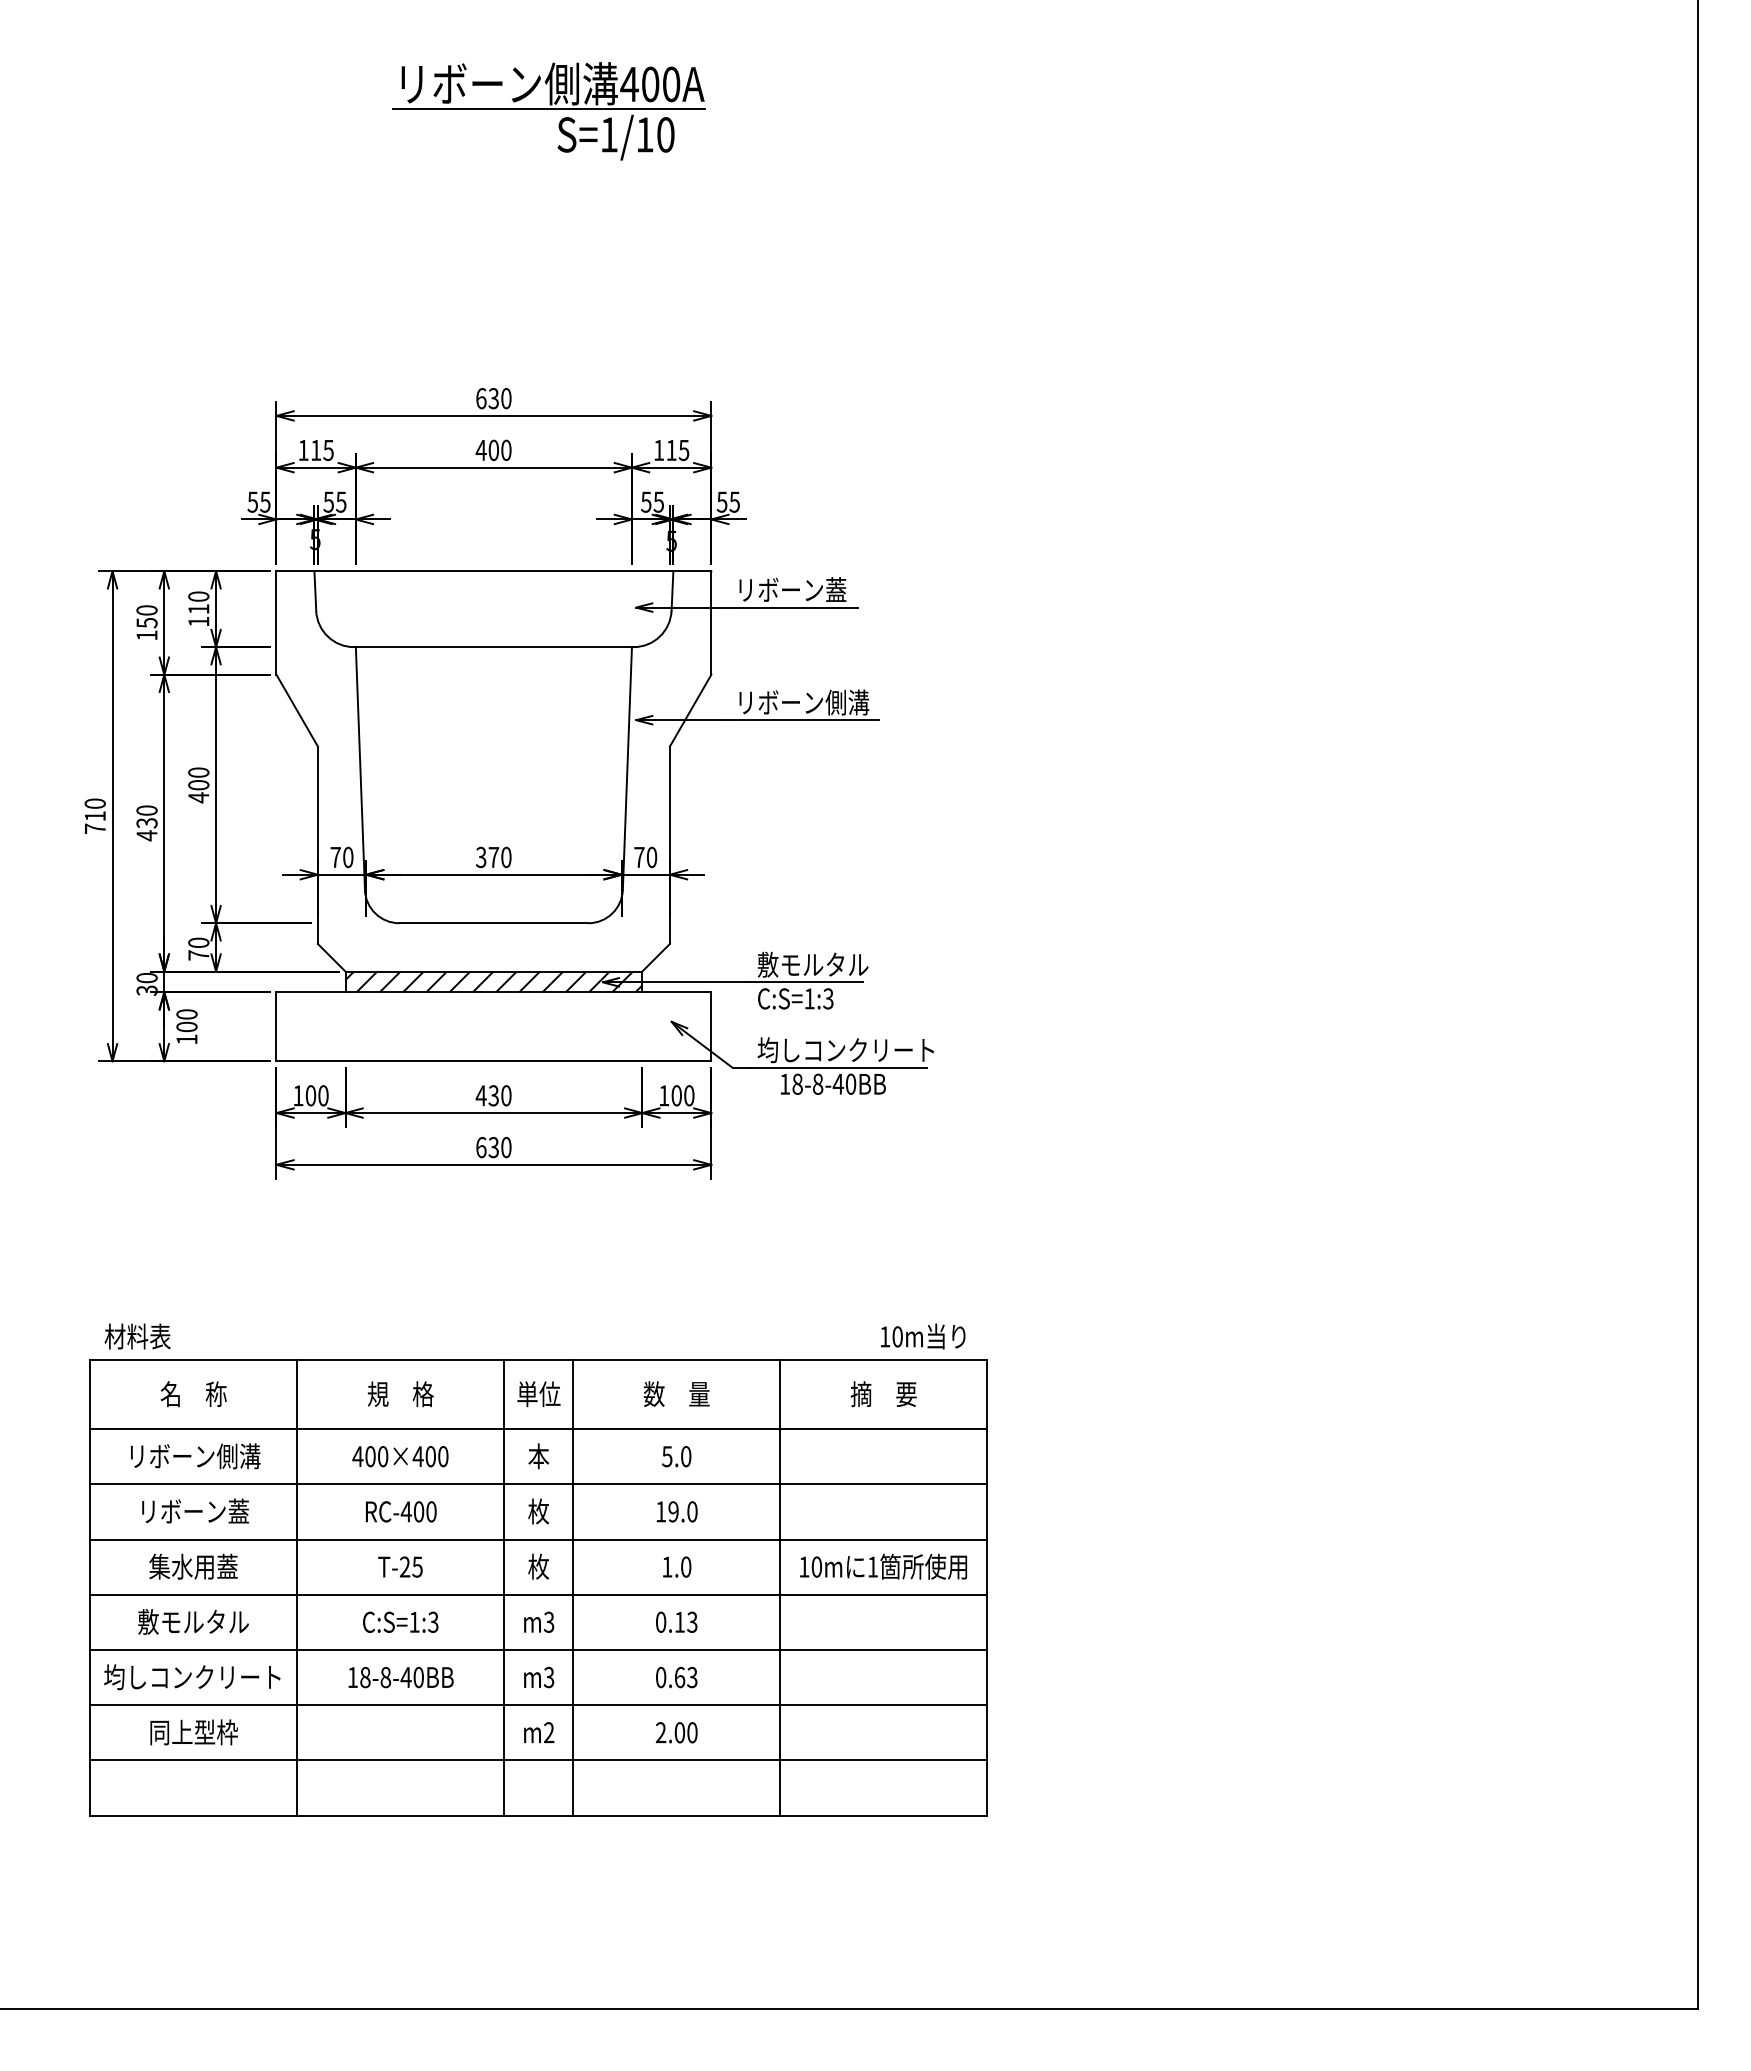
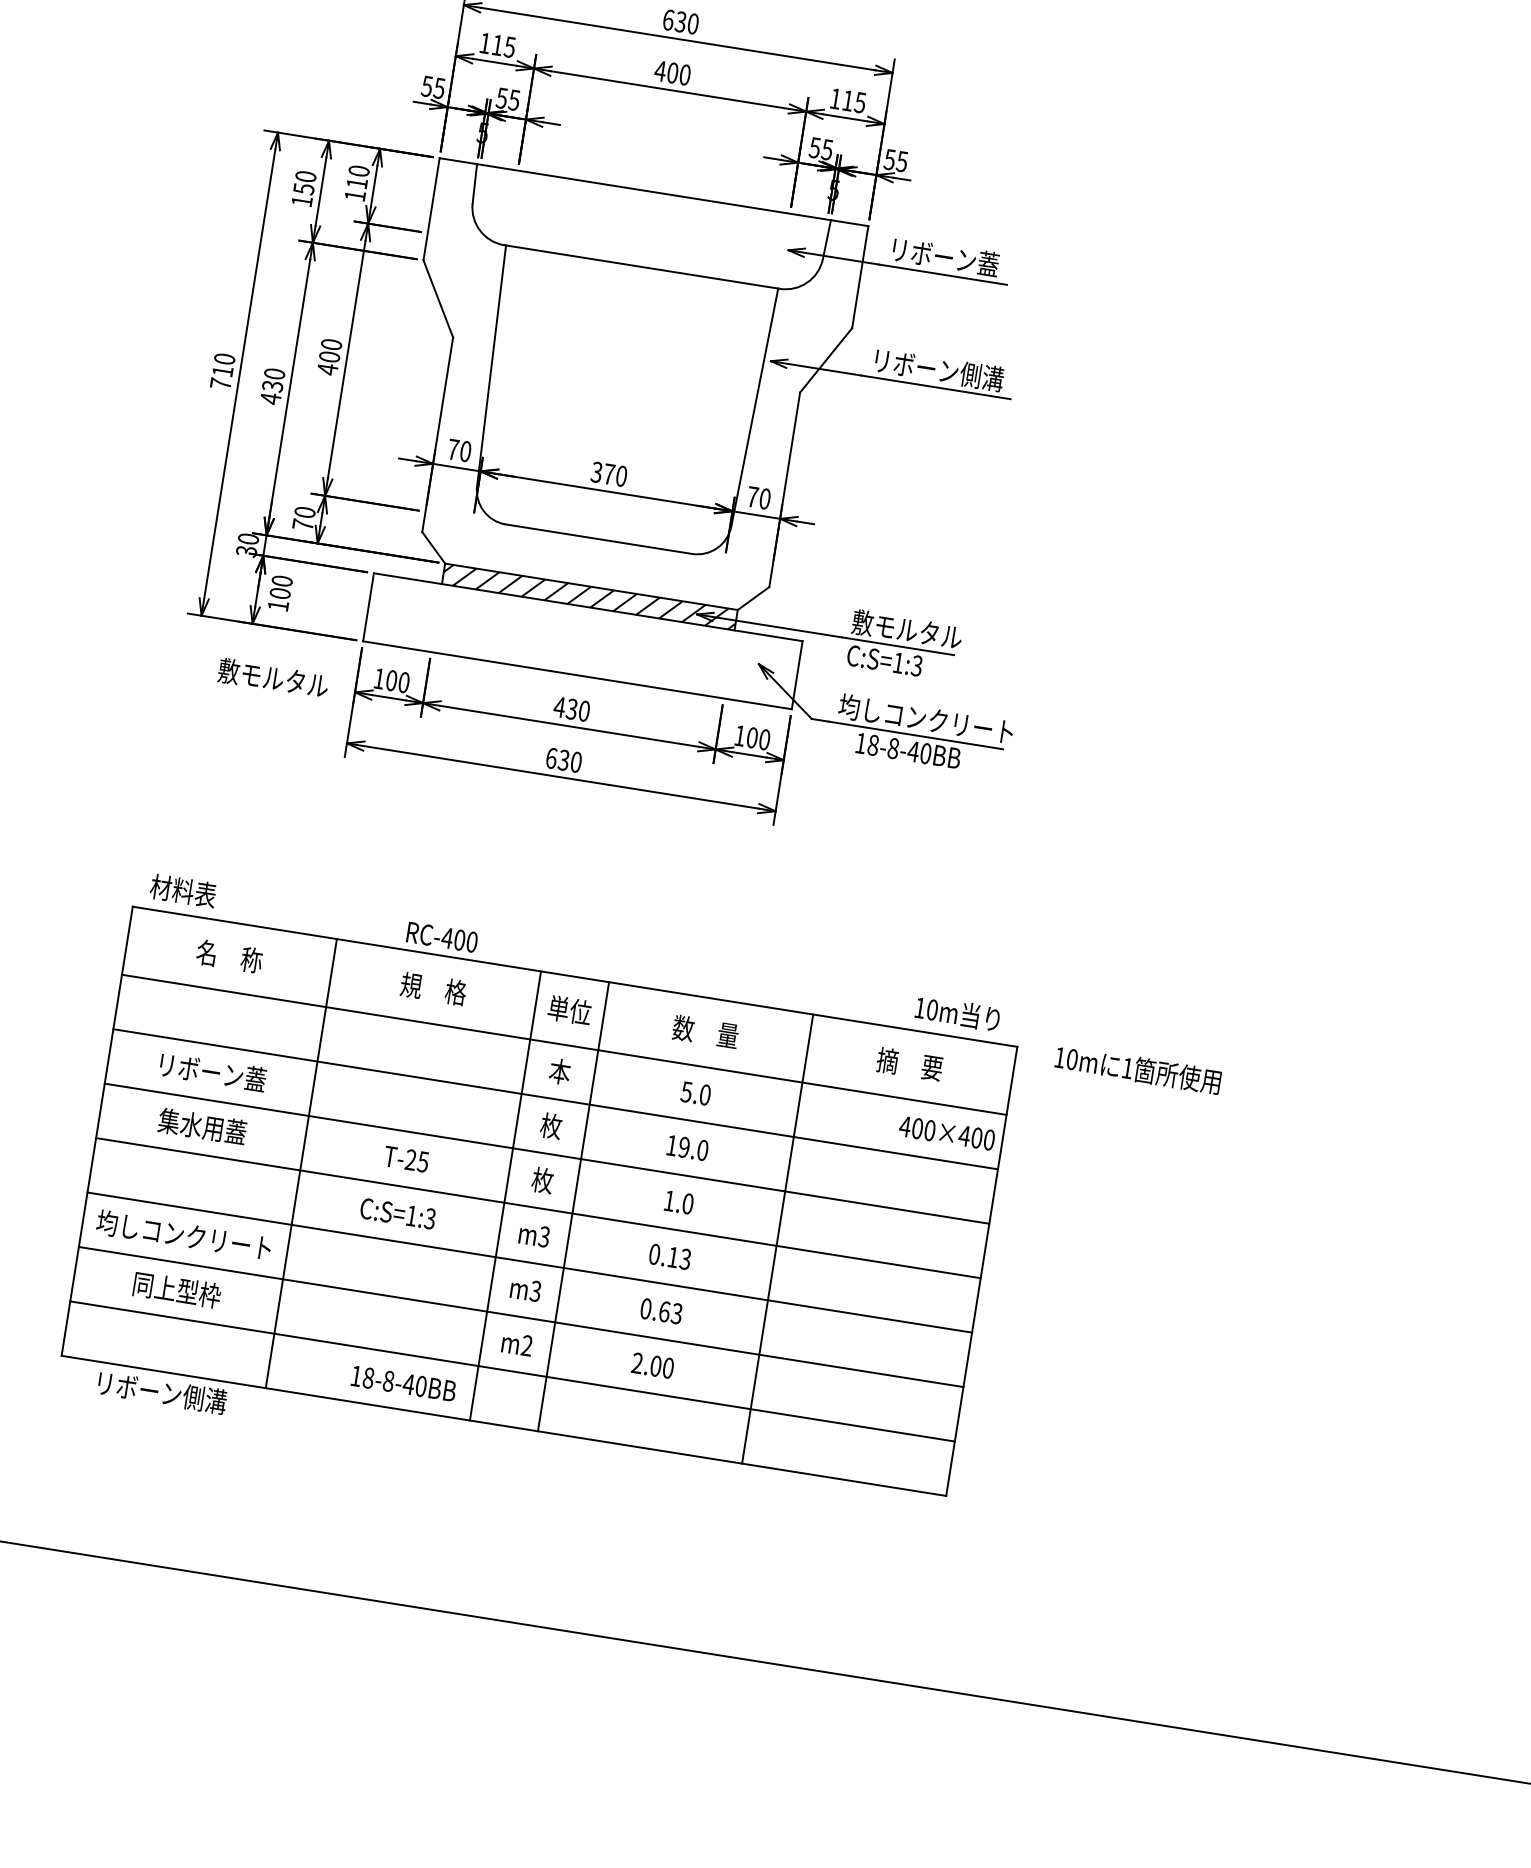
text: (195, 1456) -> (162, 1392), moved
text: (400, 1456) -> (947, 1133), moved
text: (401, 1511) -> (442, 937), moved
text: (883, 1566) -> (1138, 1069), moved
text: (193, 1621) -> (273, 677), moved
text: (400, 1677) -> (403, 1383), moved

